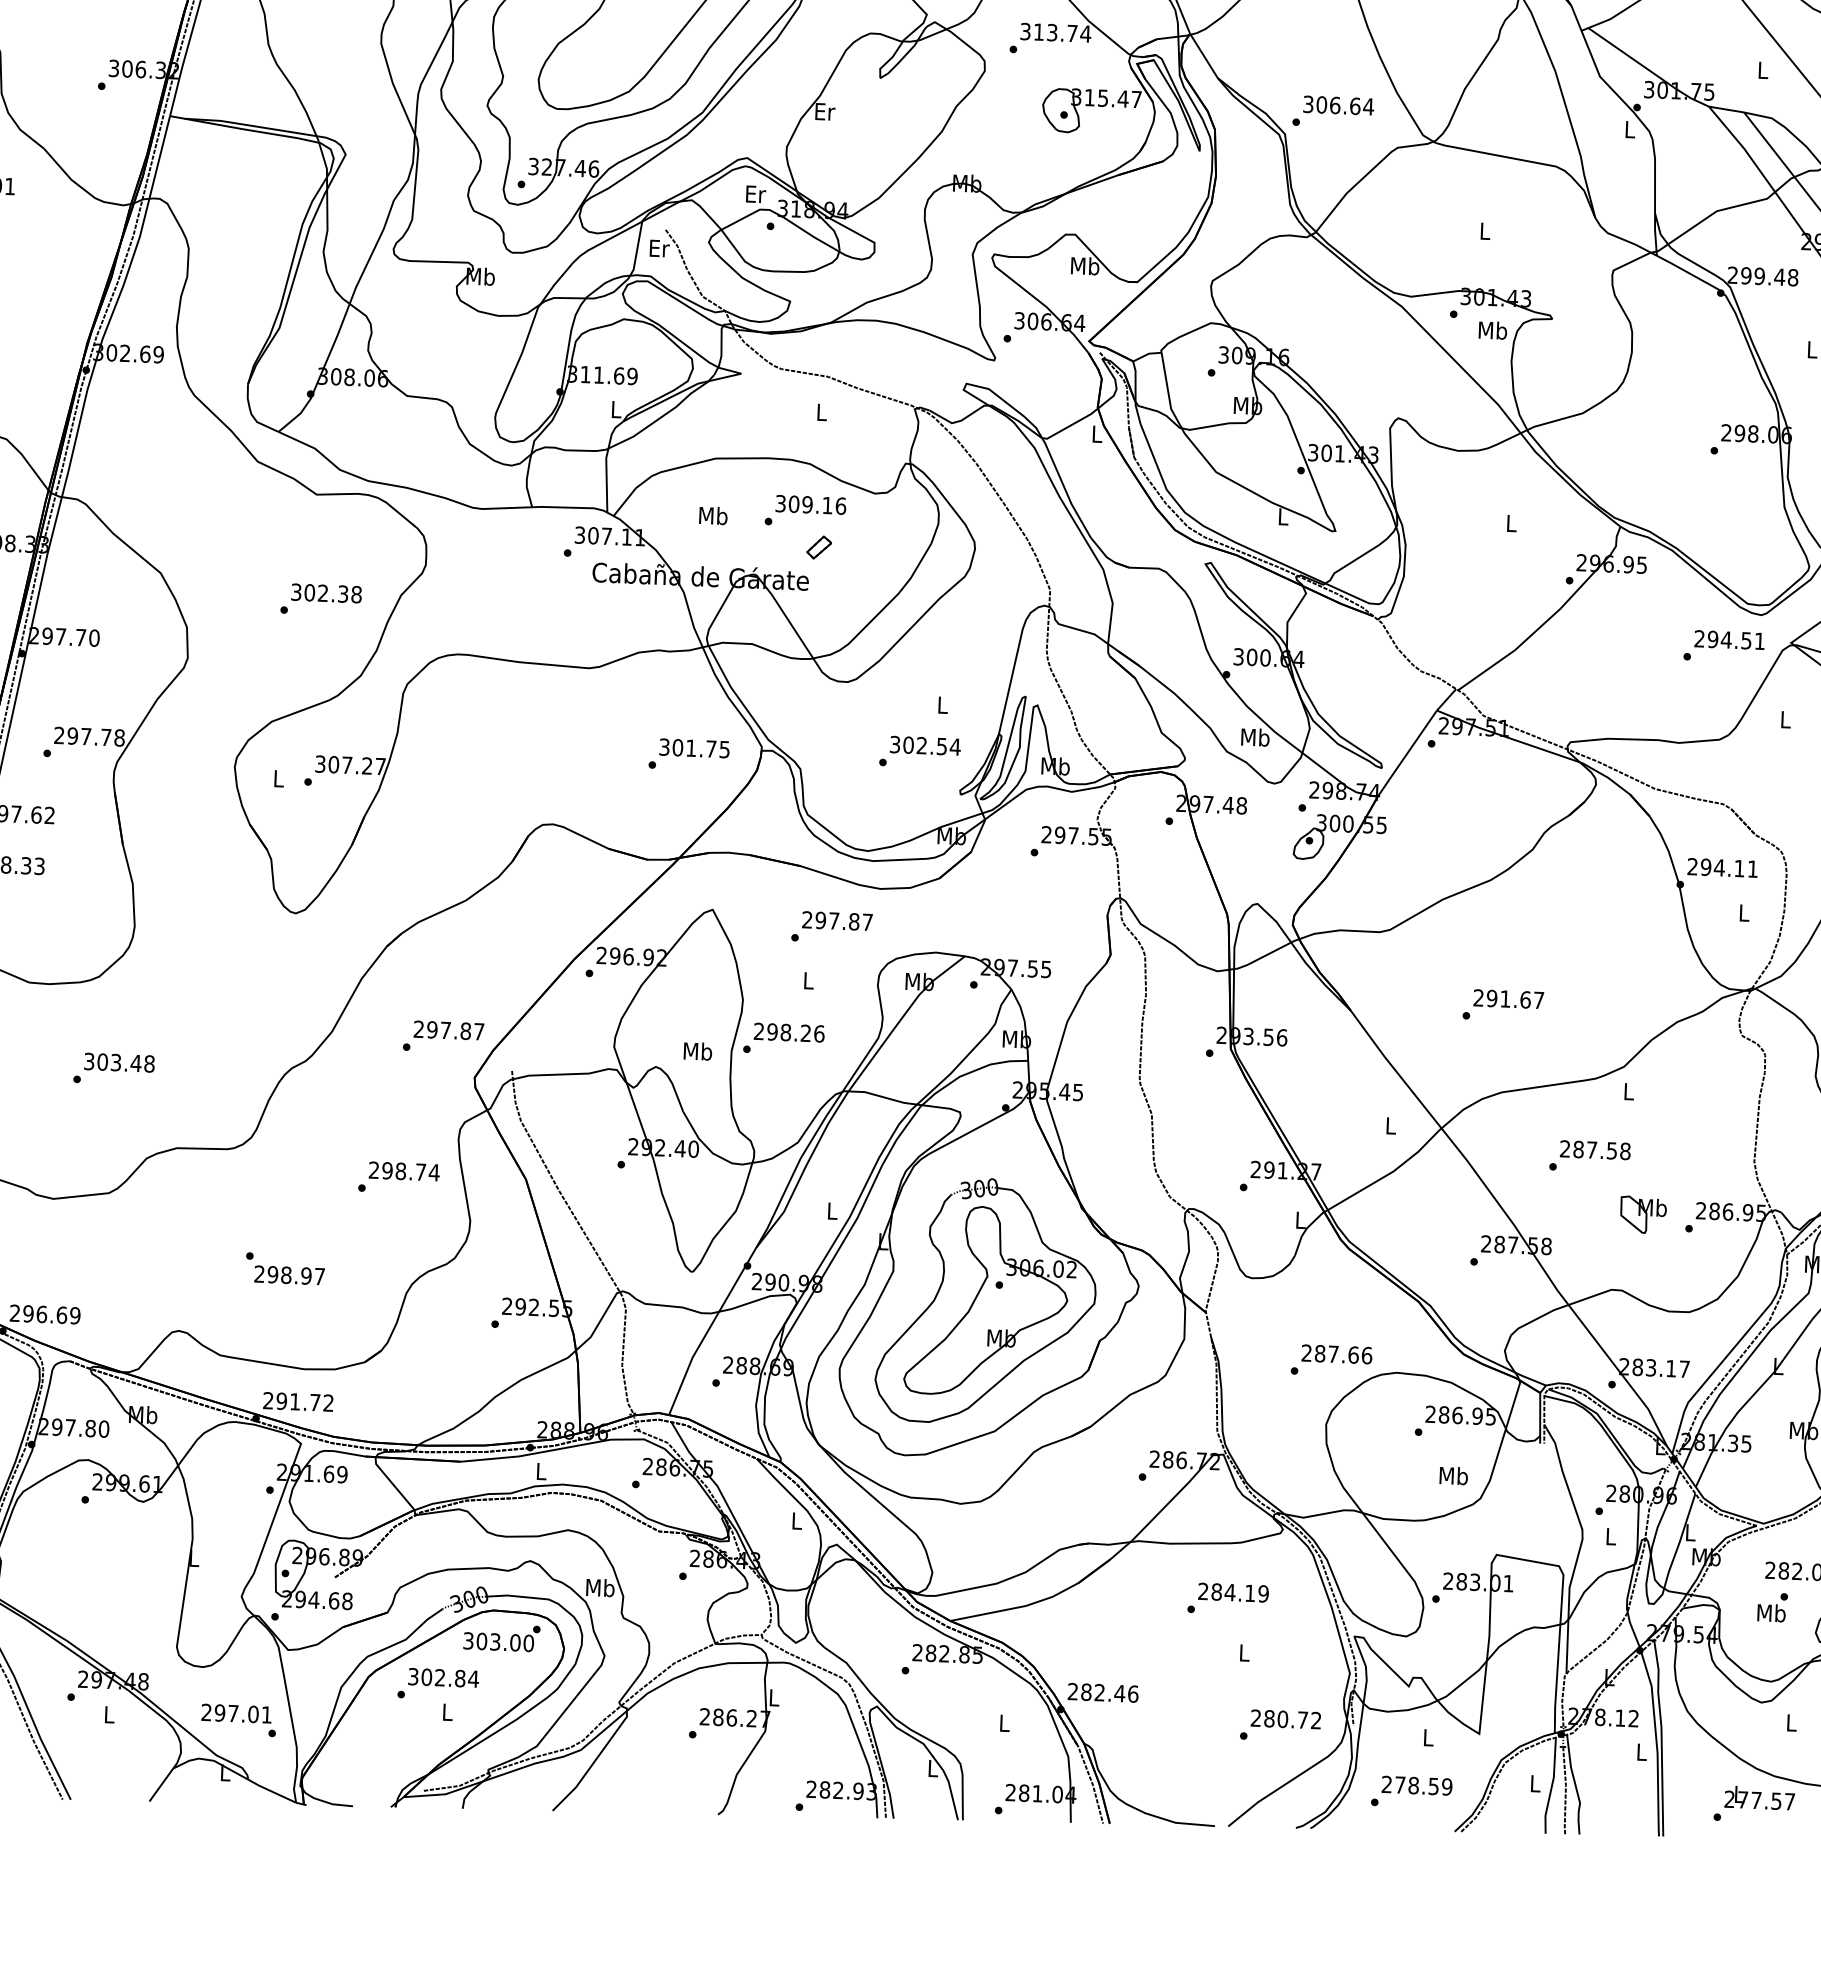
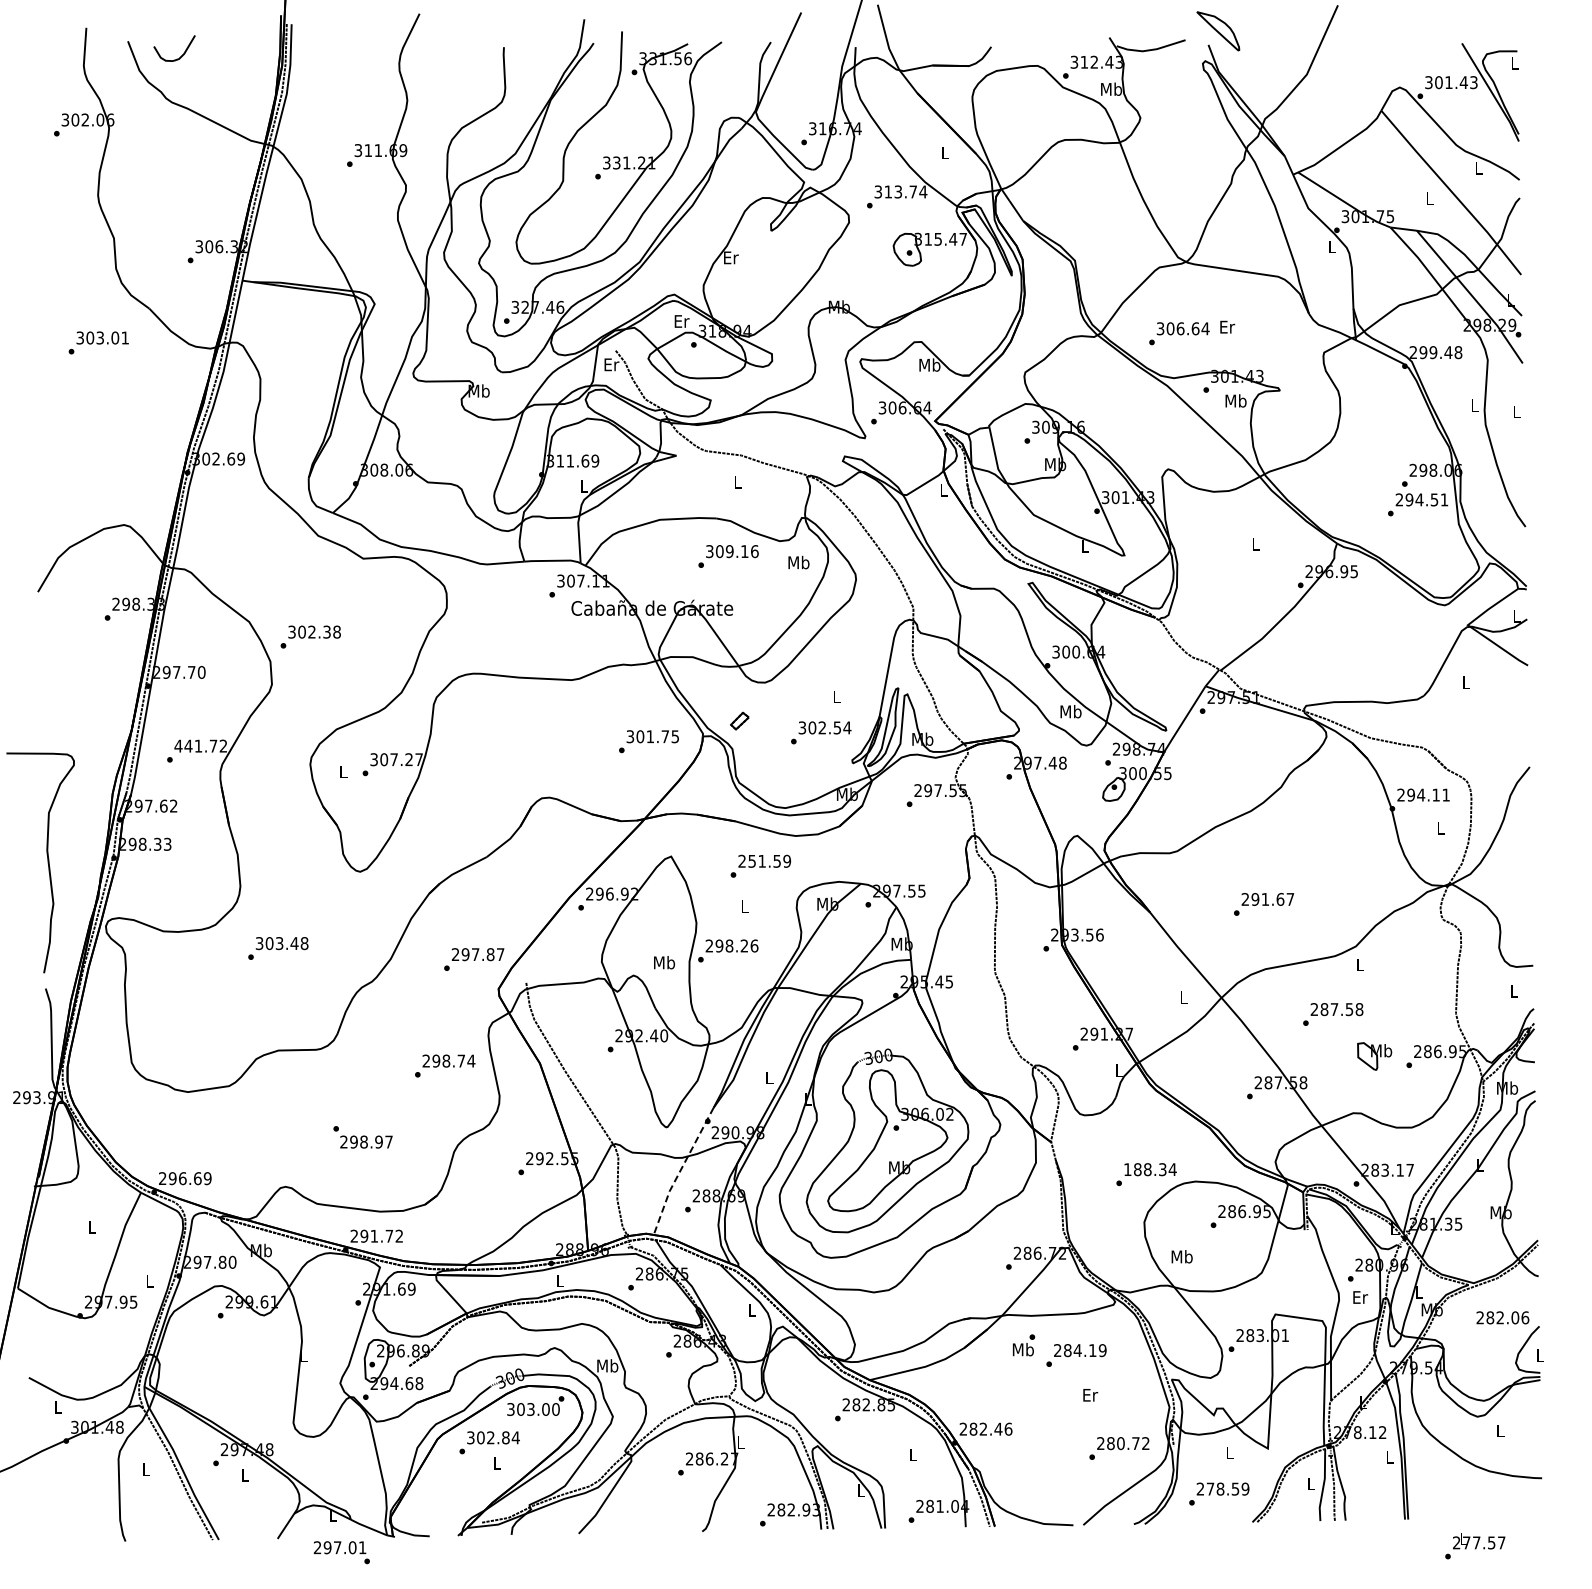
text: (1333, 111) -> (1179, 333), moved
text: (1485, 230) -> (1227, 326), L -> Er
text: (712, 515) -> (798, 562), moved
part: (818, 546) -> (739, 720), moved
text: (320, 599) -> (310, 636), moved
text: (1724, 646) -> (1418, 504), moved
text: (88, 735) -> (200, 745), 297.78 -> 441.72
text: (844, 920) -> (769, 860), 297.87 -> 251.59
text: (114, 1069) -> (278, 948), moved
line: (708, 1331) -> (680, 1171), solid -> dashed
text: (1337, 1354) -> (1150, 1169), 287.66 -> 188.34
text: (1452, 1475) -> (1181, 1256), moved
text: (1611, 1536) -> (1360, 1297), L -> Er
text: (1773, 1607) -> (1024, 1345), moved
text: (1244, 1653) -> (1090, 1395), L -> Er
text: (238, 1720) -> (341, 1552), moved
text: (1754, 1805) -> (1475, 1546), moved

